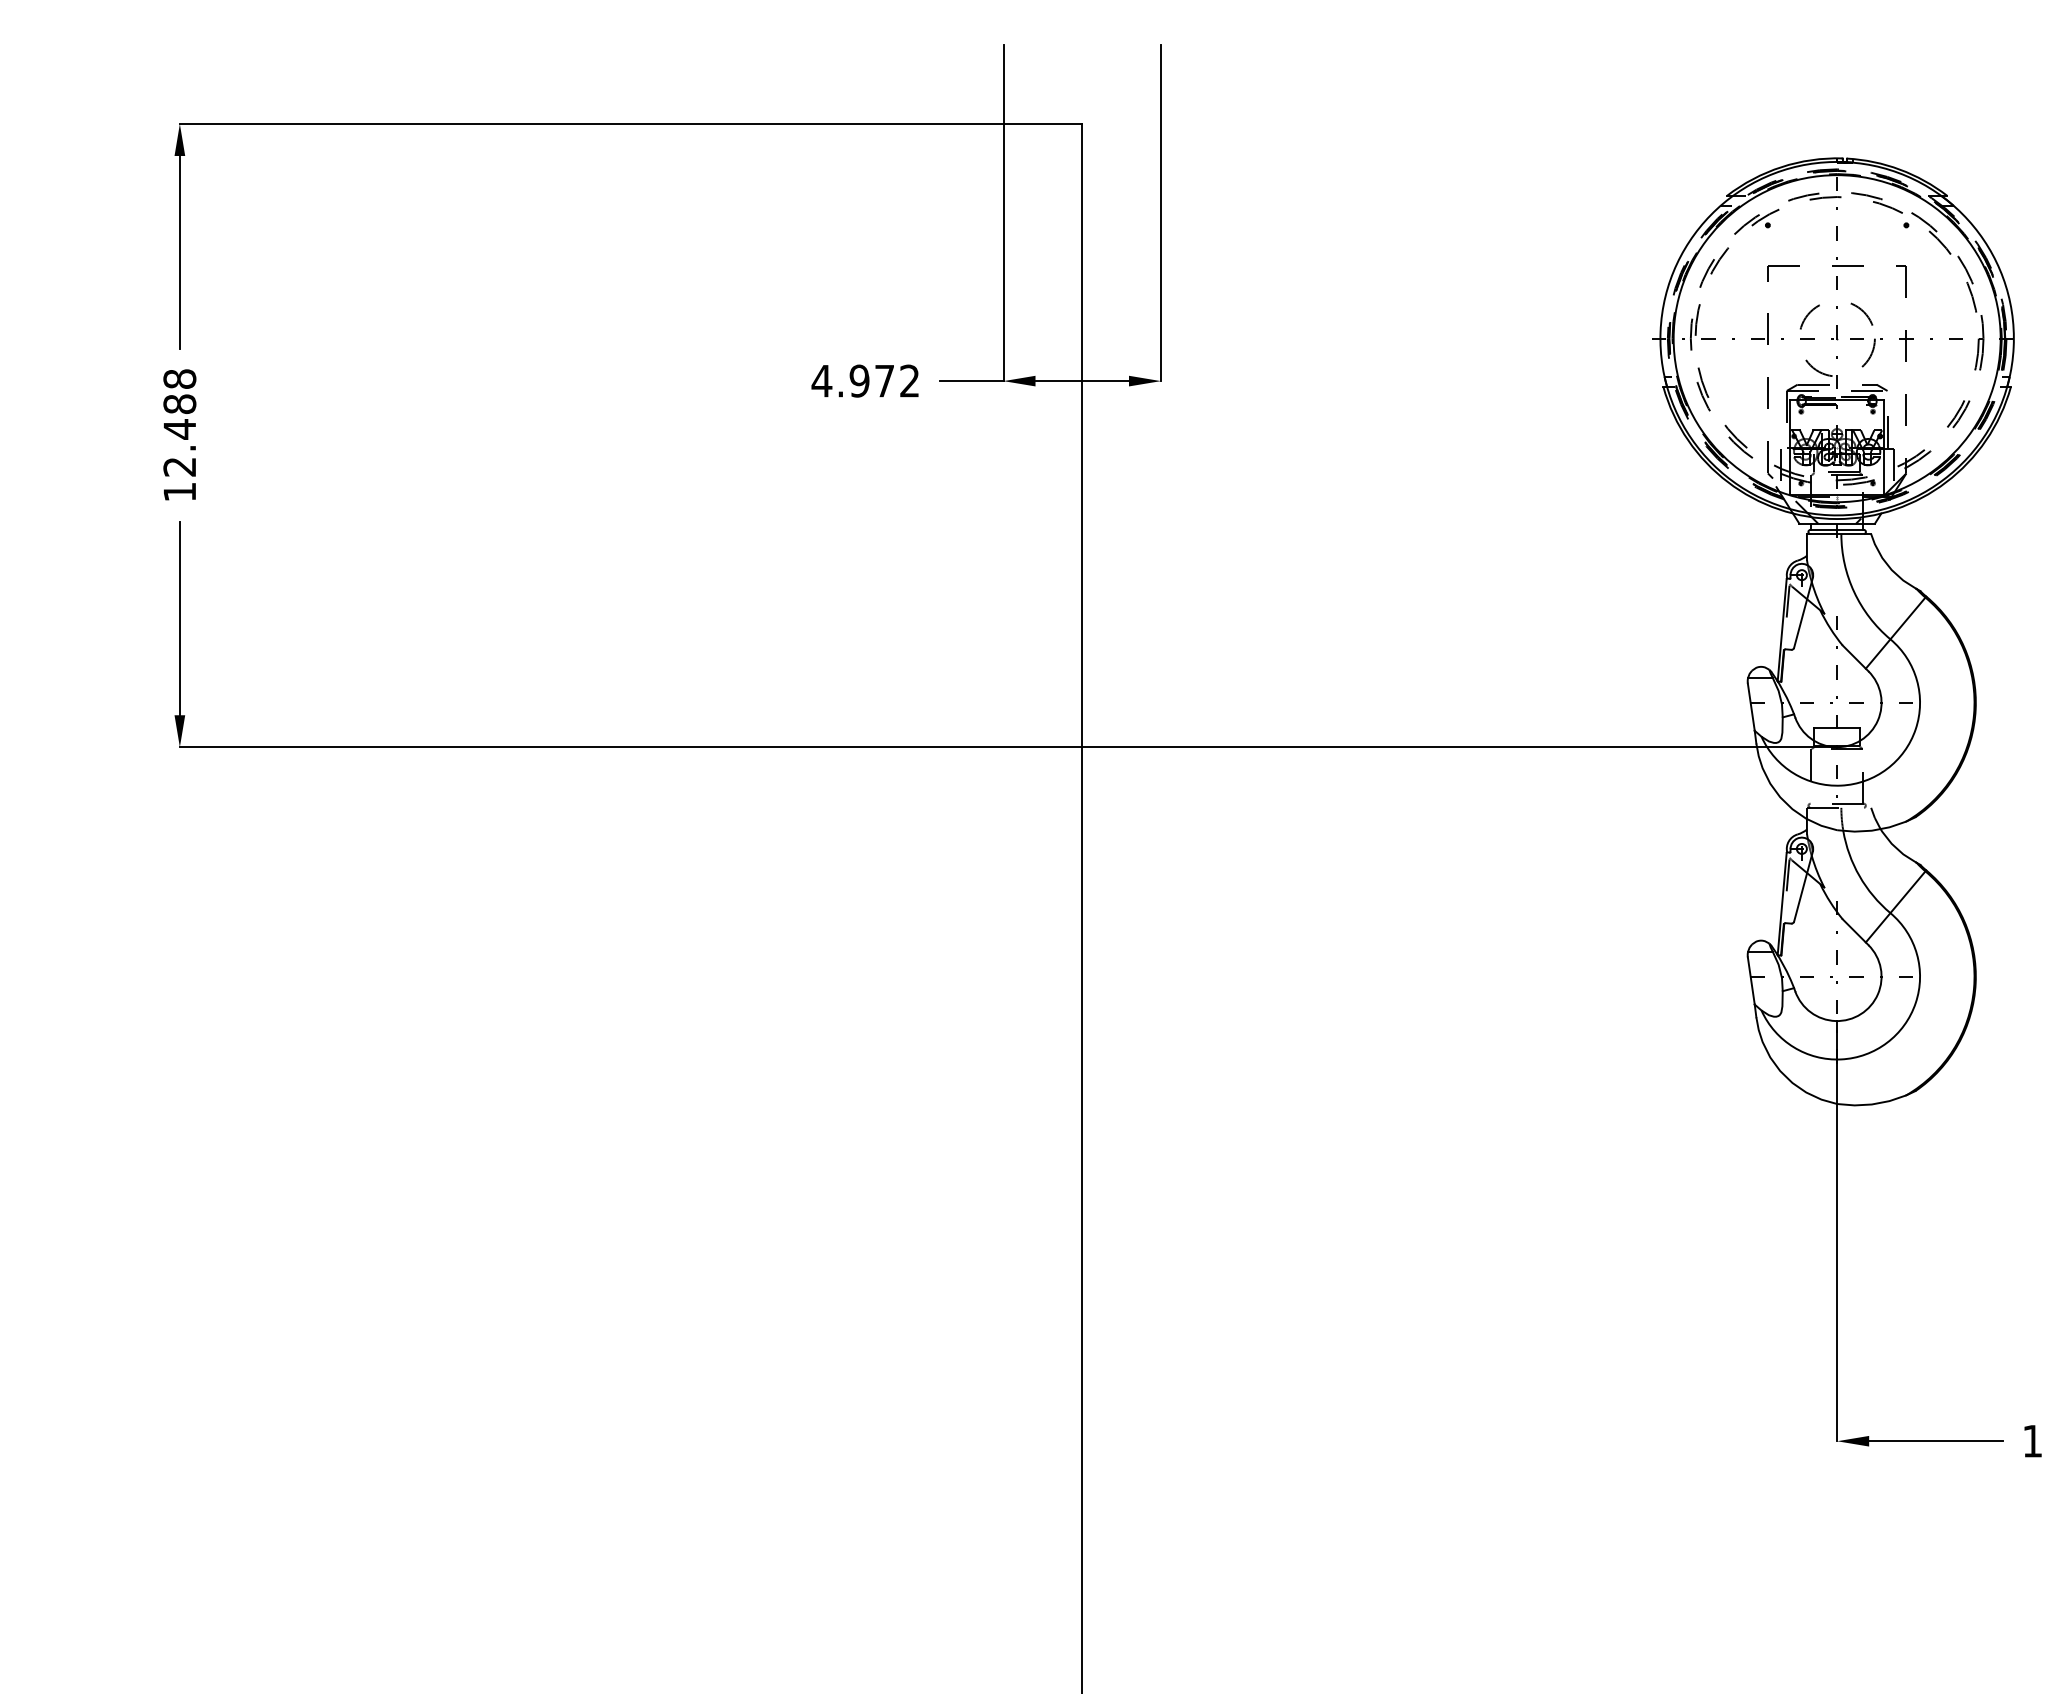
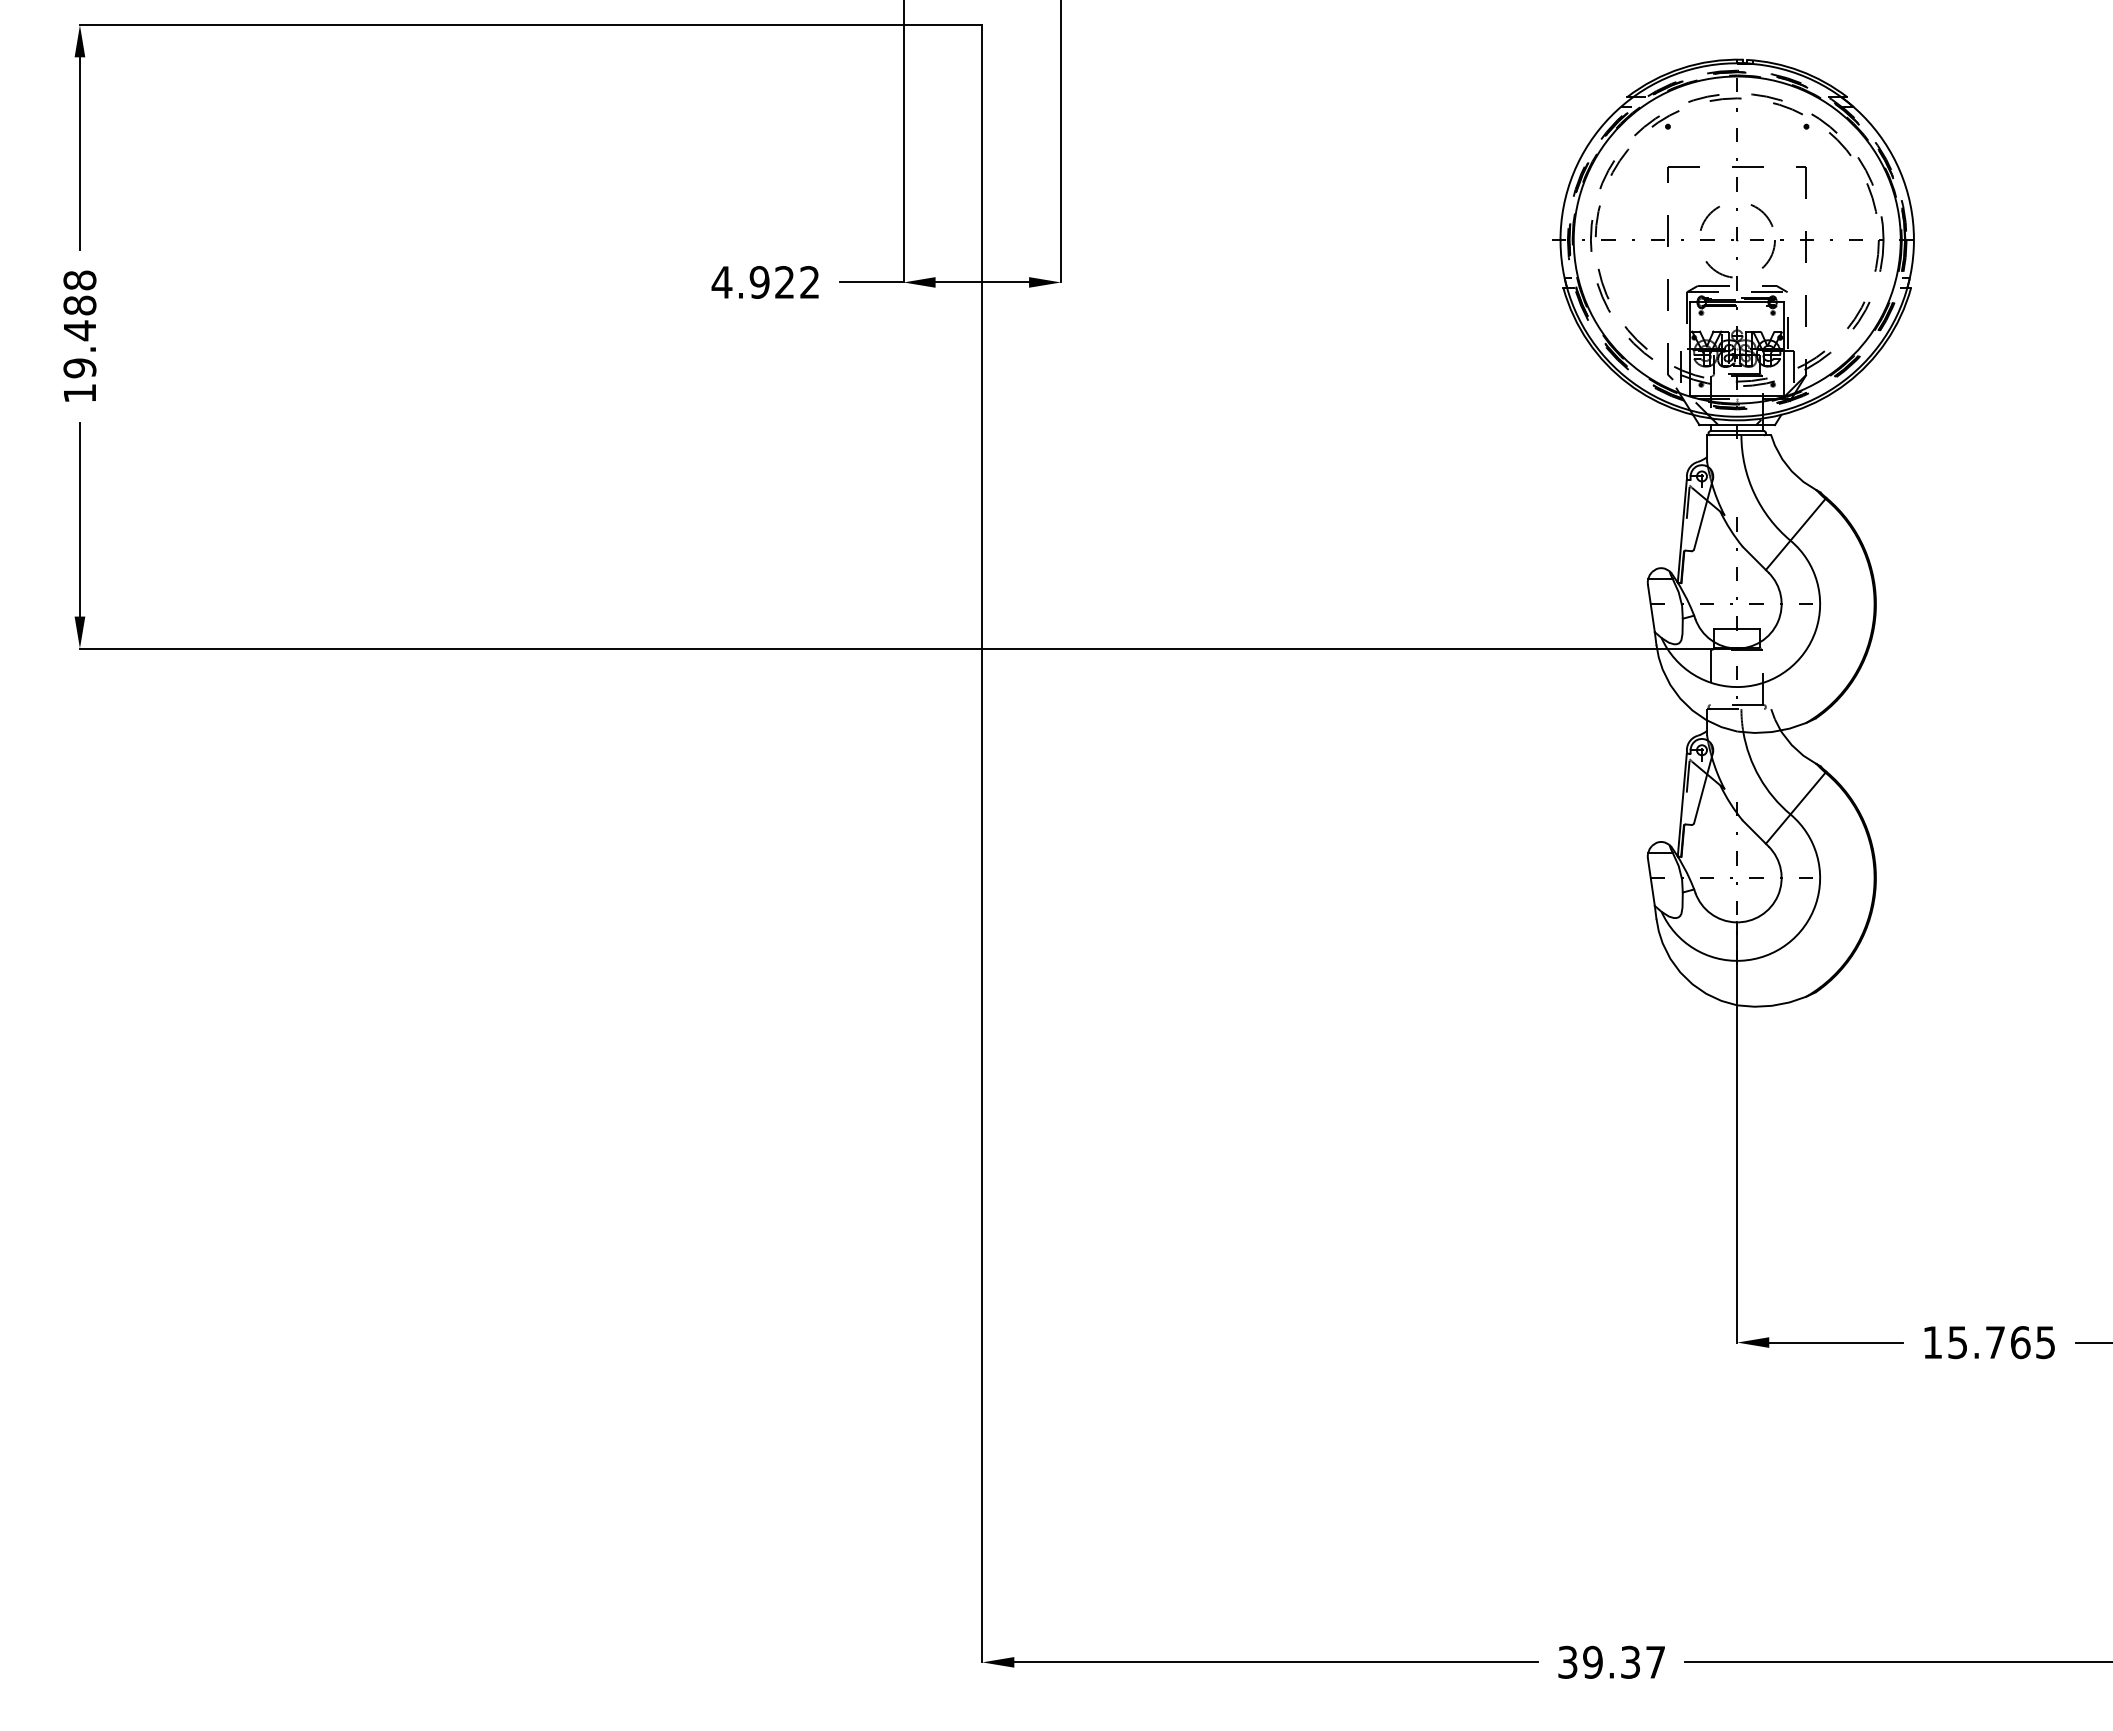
text: (884, 381) -> (784, 282), 4.972 -> 4.922
text: (179, 467) -> (79, 368), 12.488 -> 19.488

